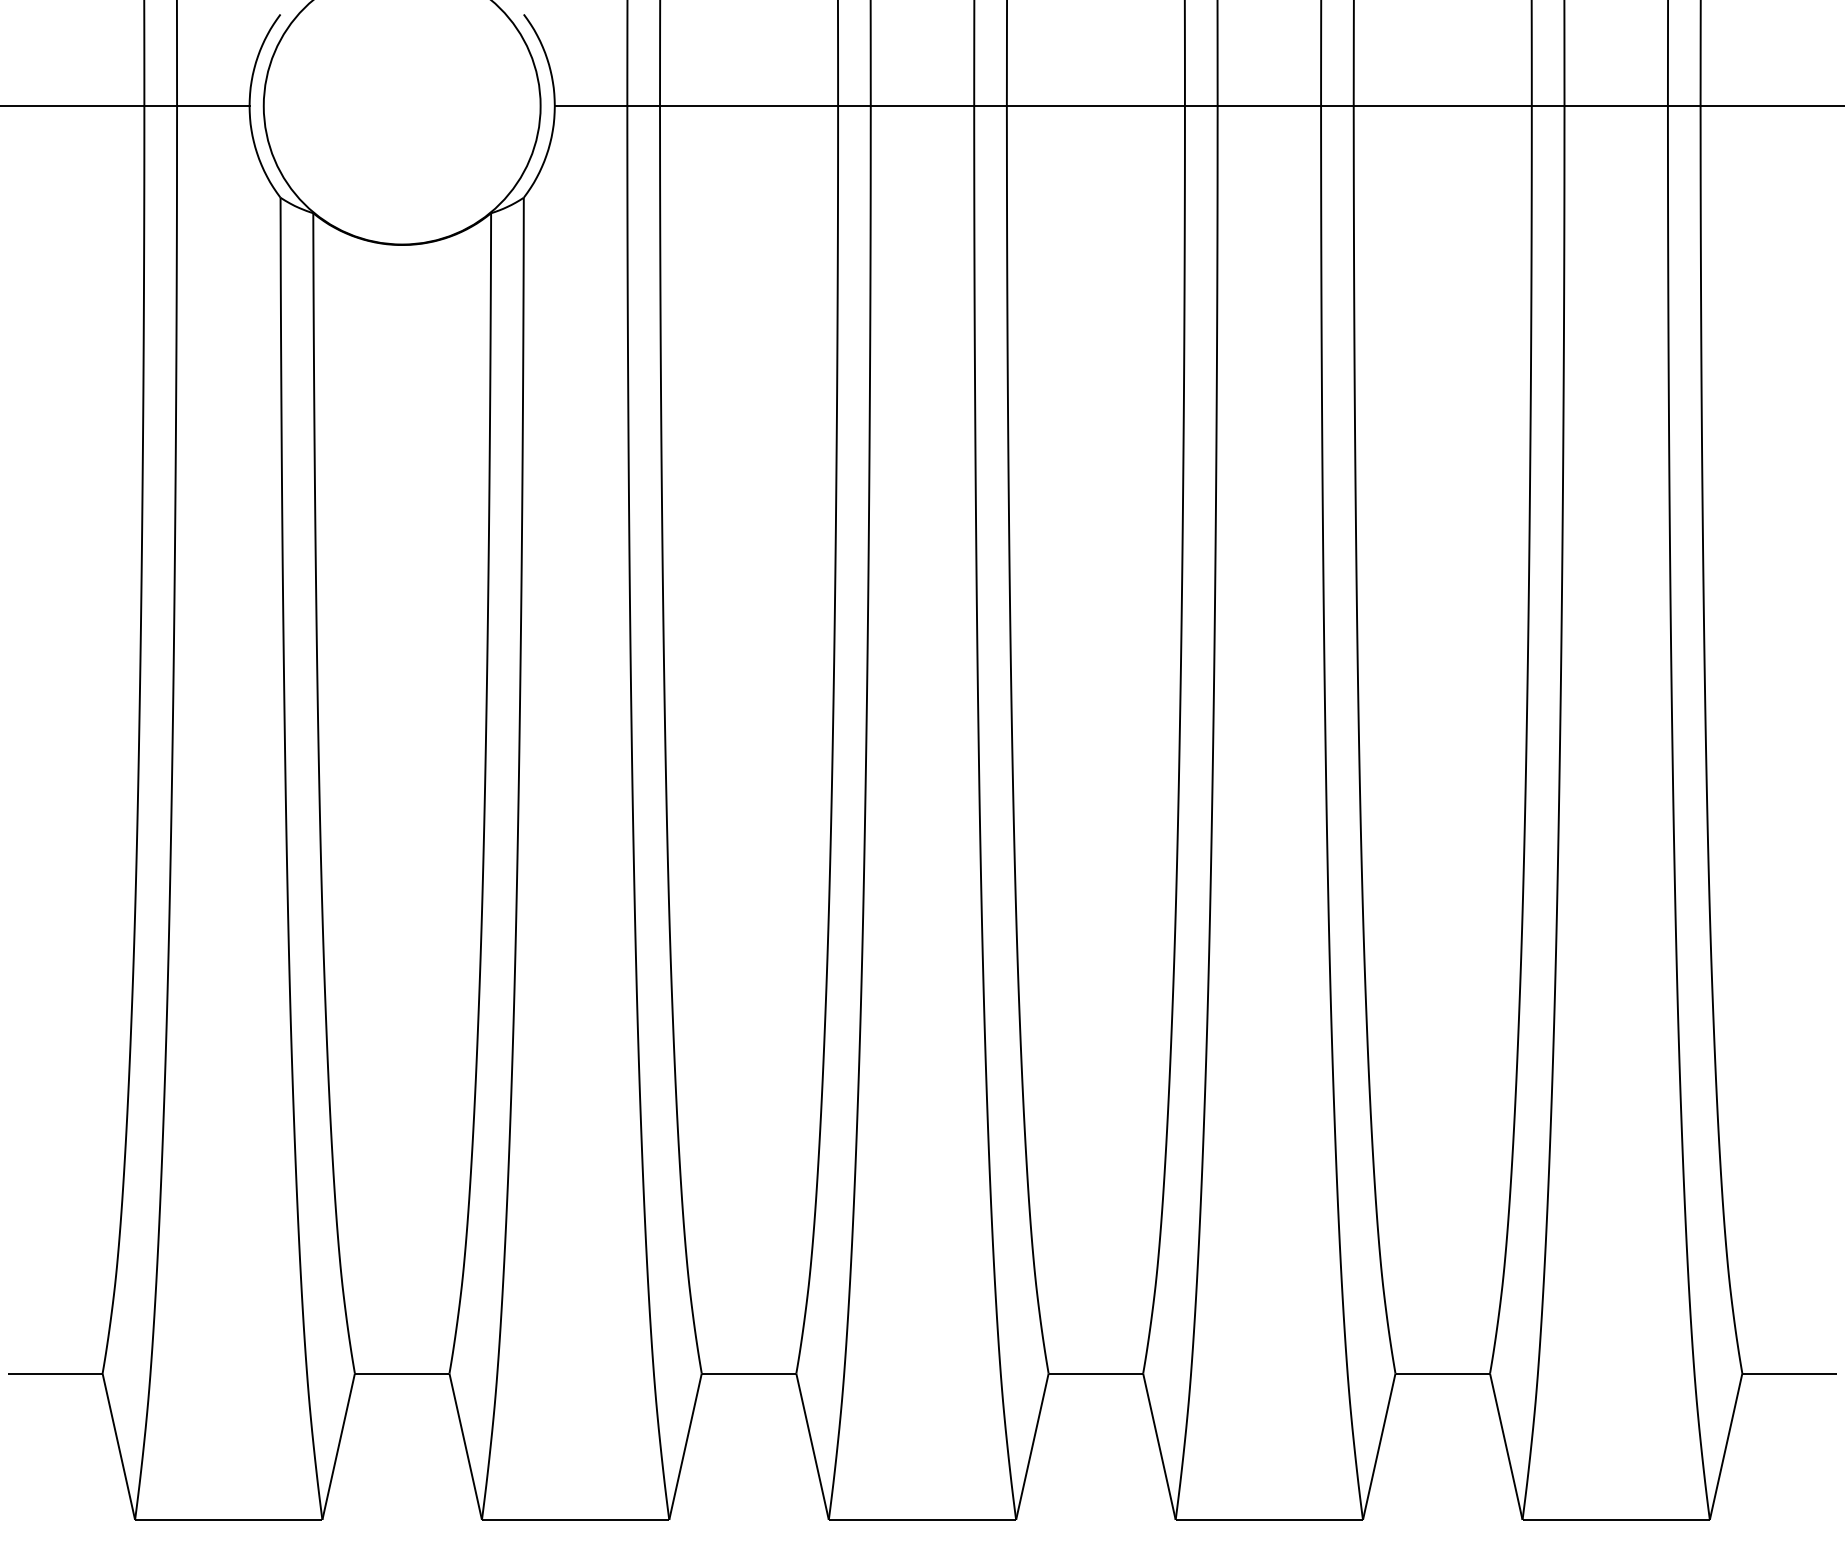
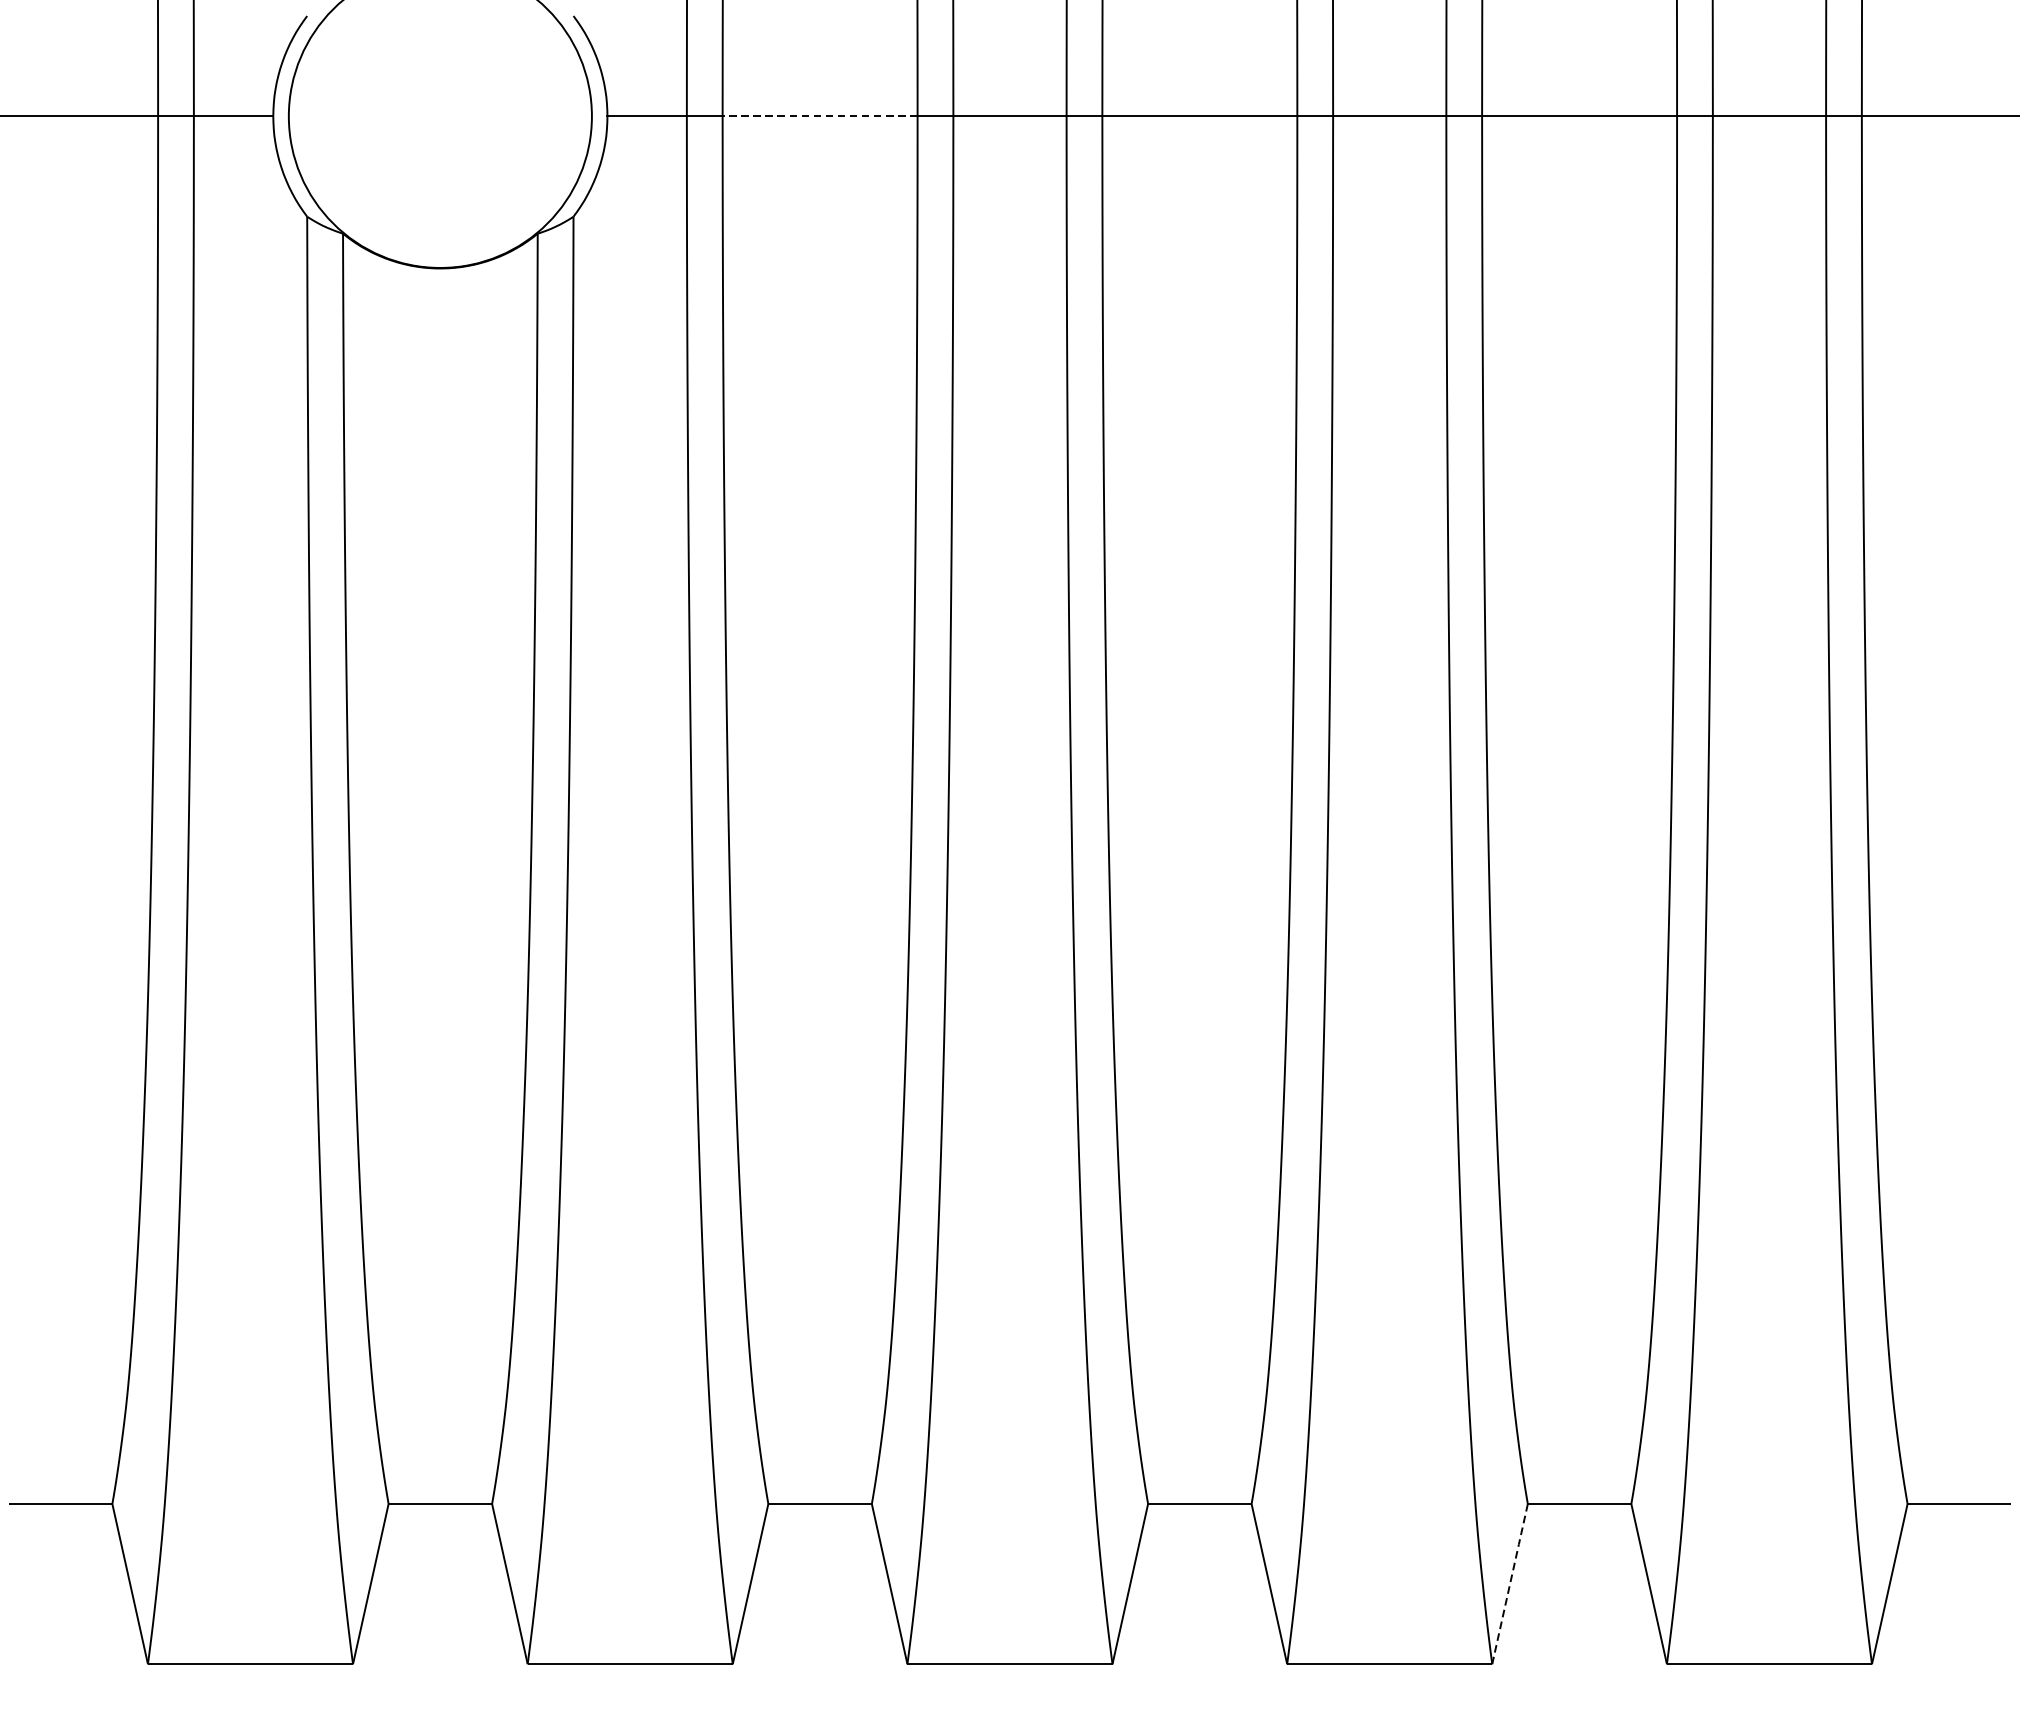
line: (748, 106) -> (819, 116), solid -> dashed
line: (1379, 1447) -> (1510, 1584), solid -> dashed

